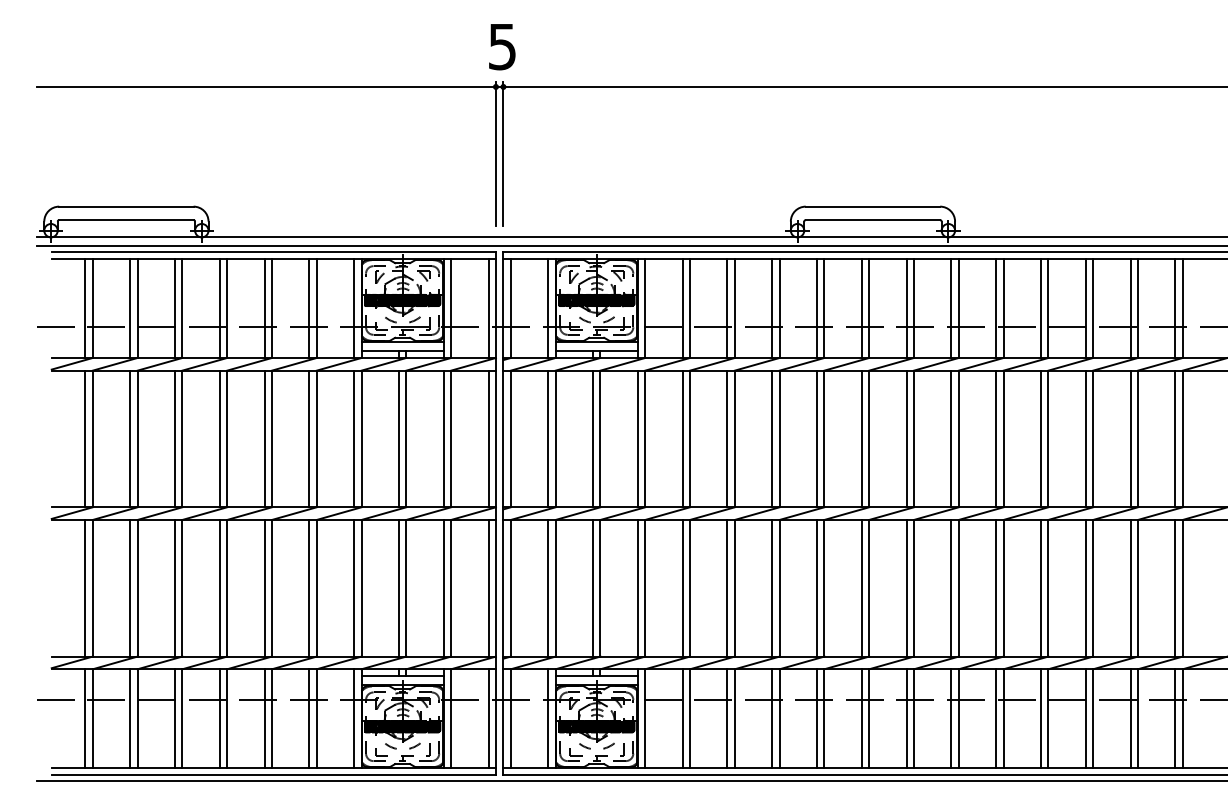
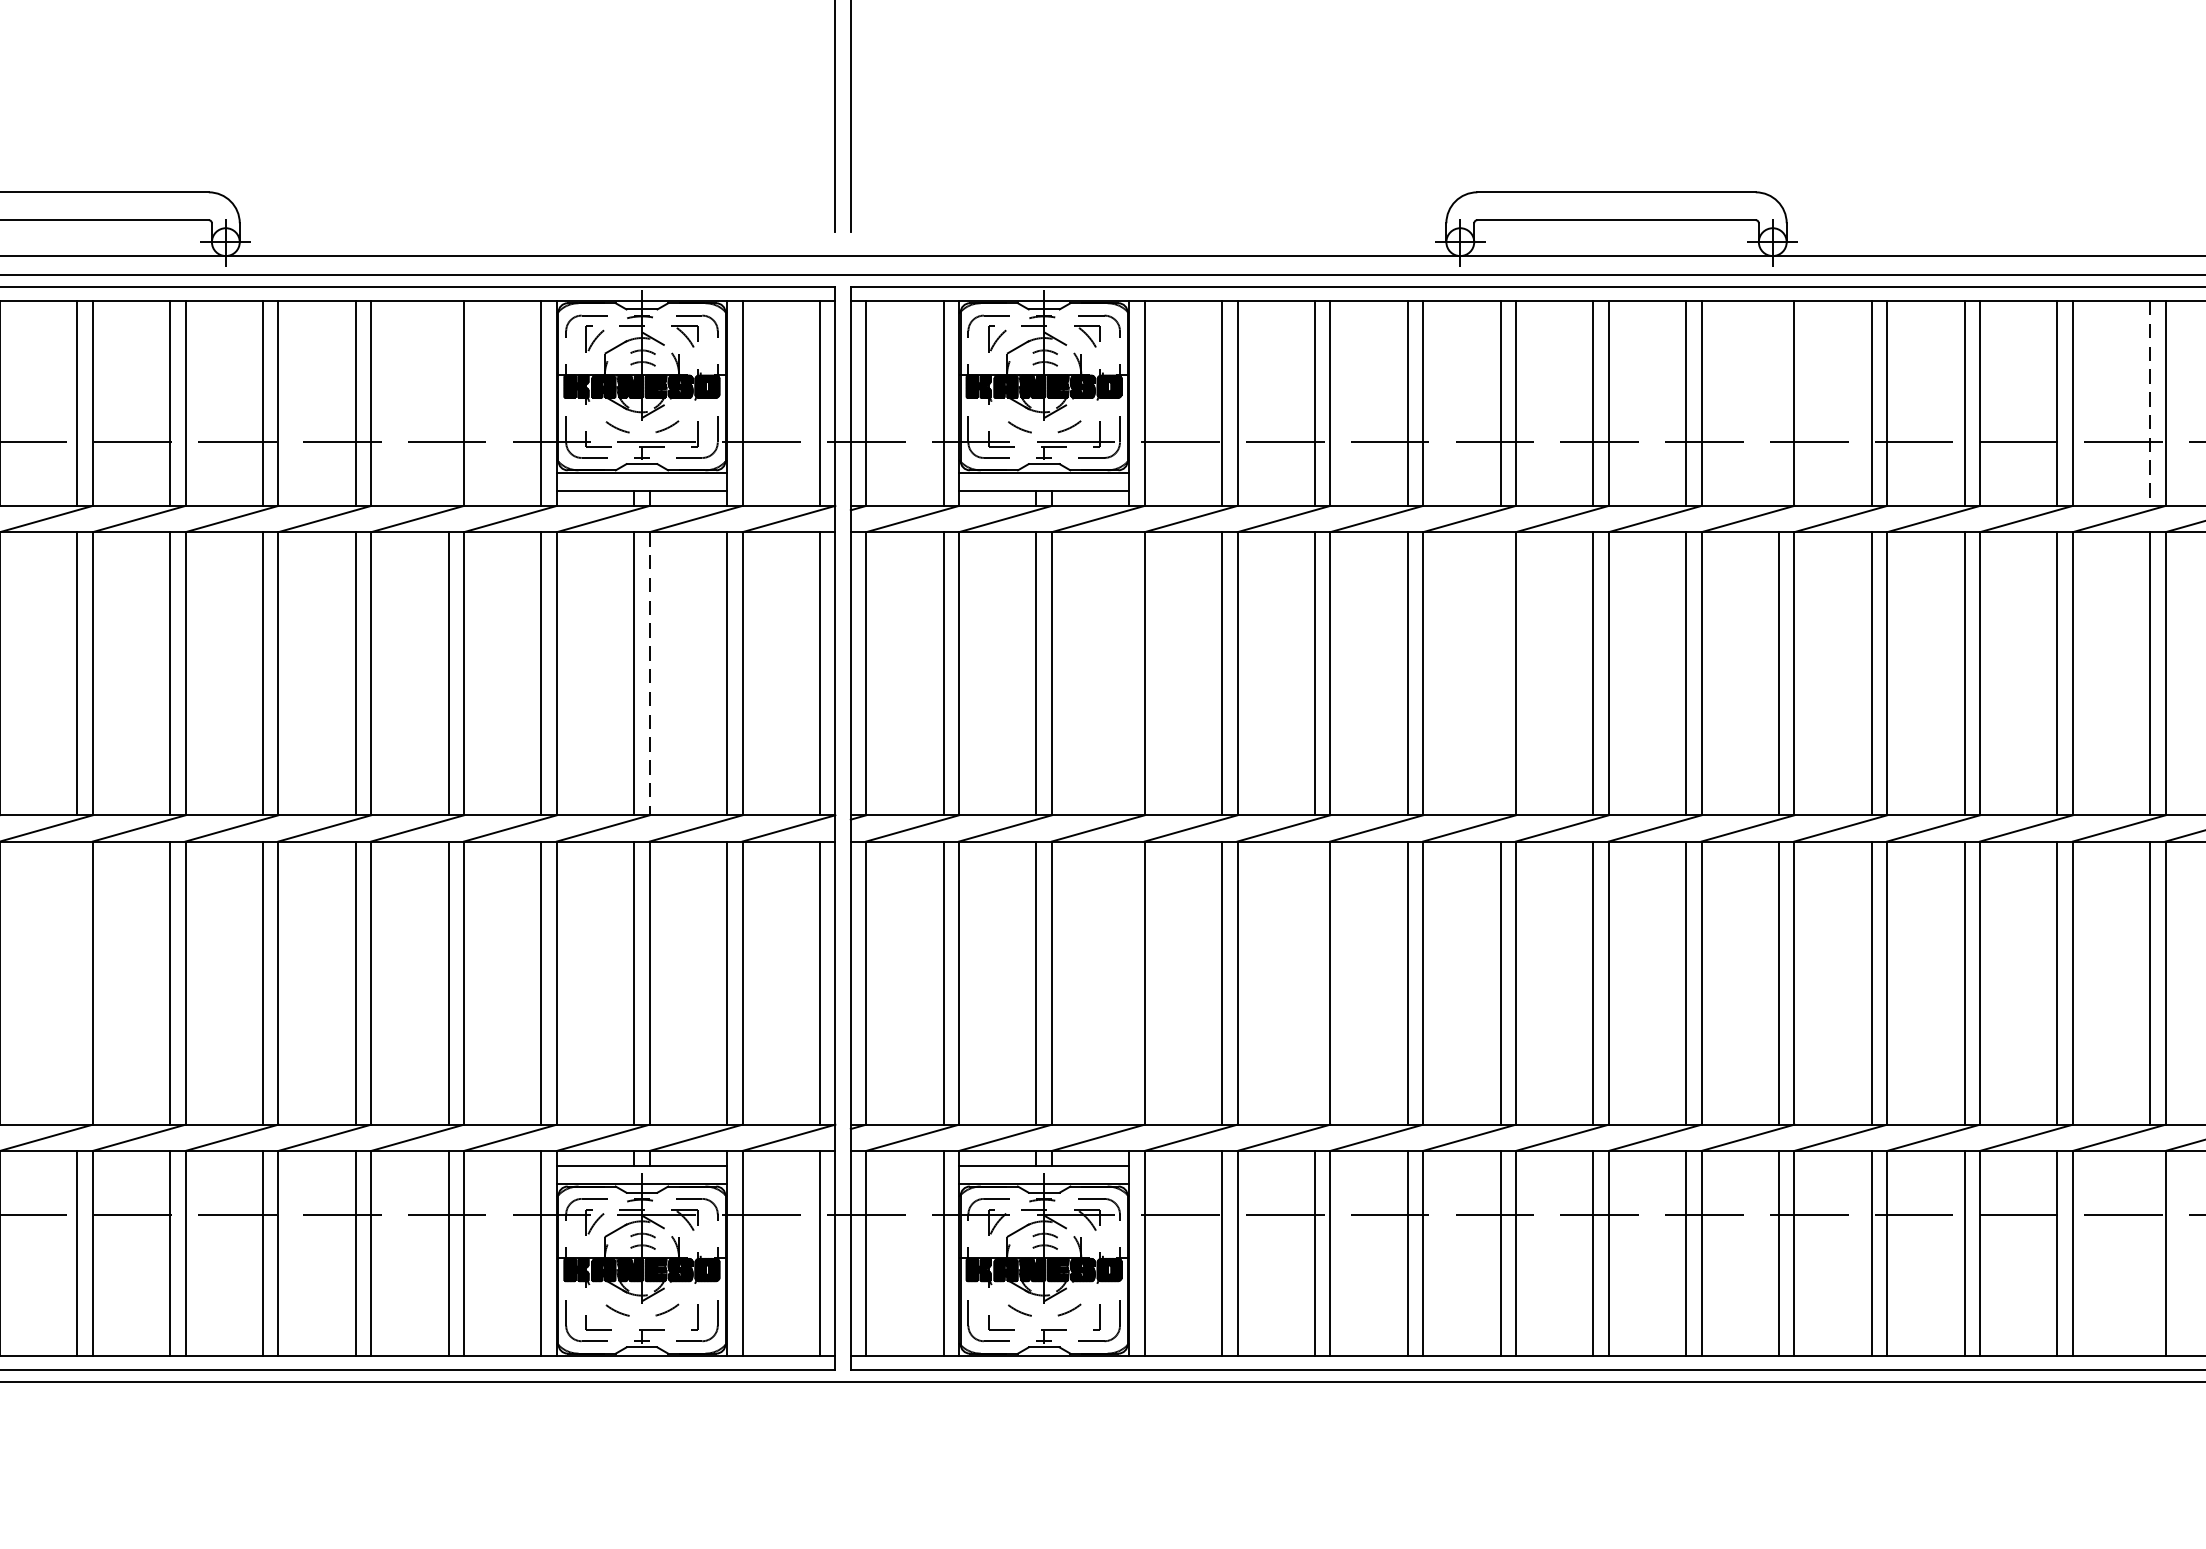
line: (309, 308) -> (448, 403), removed
line: (951, 308) -> (1779, 403), removed
line: (1130, 309) -> (2150, 405), solid -> dashed
line: (637, 438) -> (1128, 672), removed
line: (816, 438) -> (1499, 672), removed
line: (406, 439) -> (649, 674), solid -> dashed
line: (130, 587) -> (78, 981), removed
line: (637, 587) -> (1128, 981), removed
line: (727, 587) -> (1315, 981), removed
line: (1130, 718) -> (2150, 1252), removed

